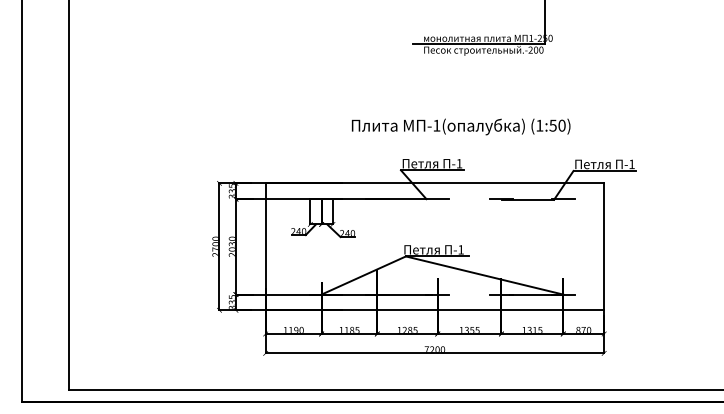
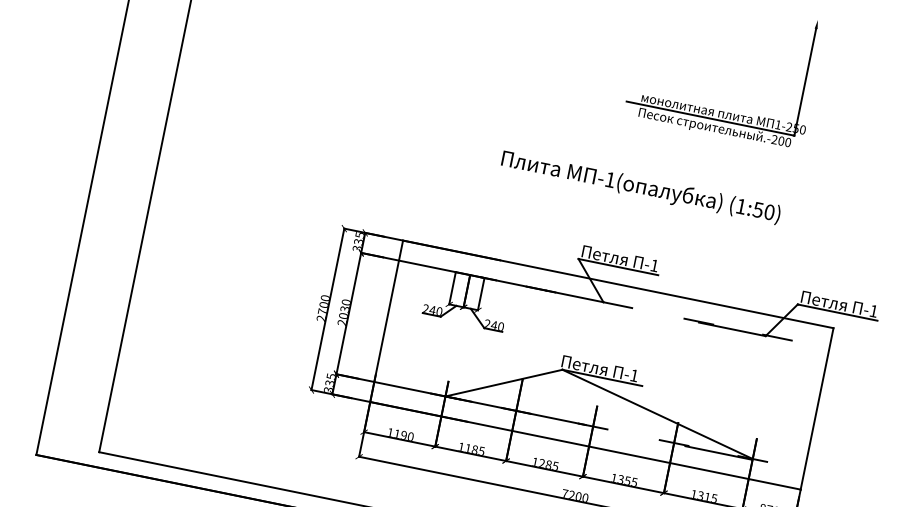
text: (461, 126) -> (641, 187), moved

